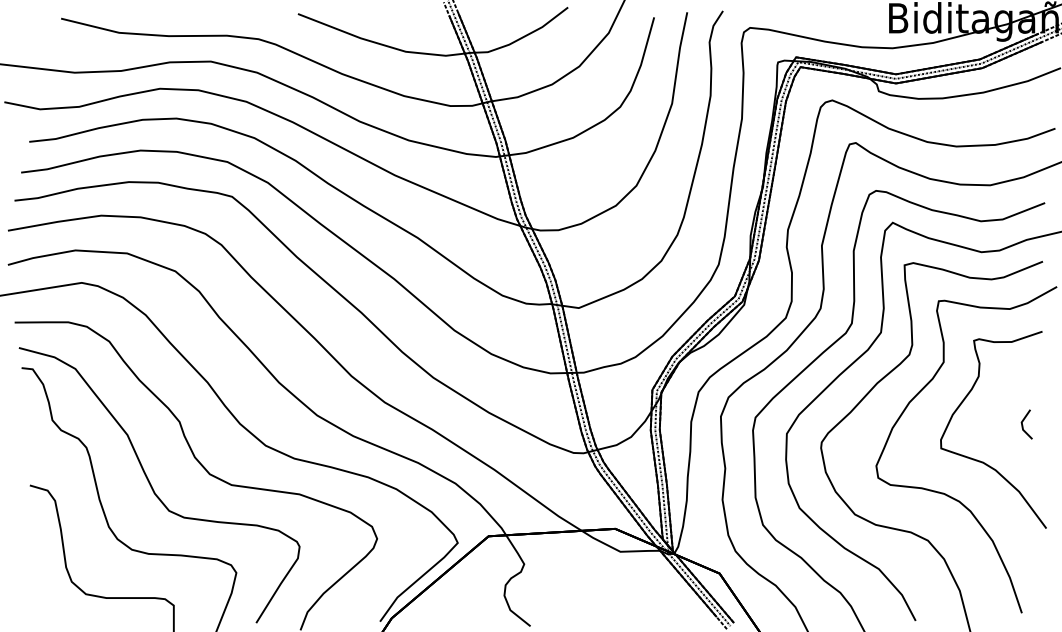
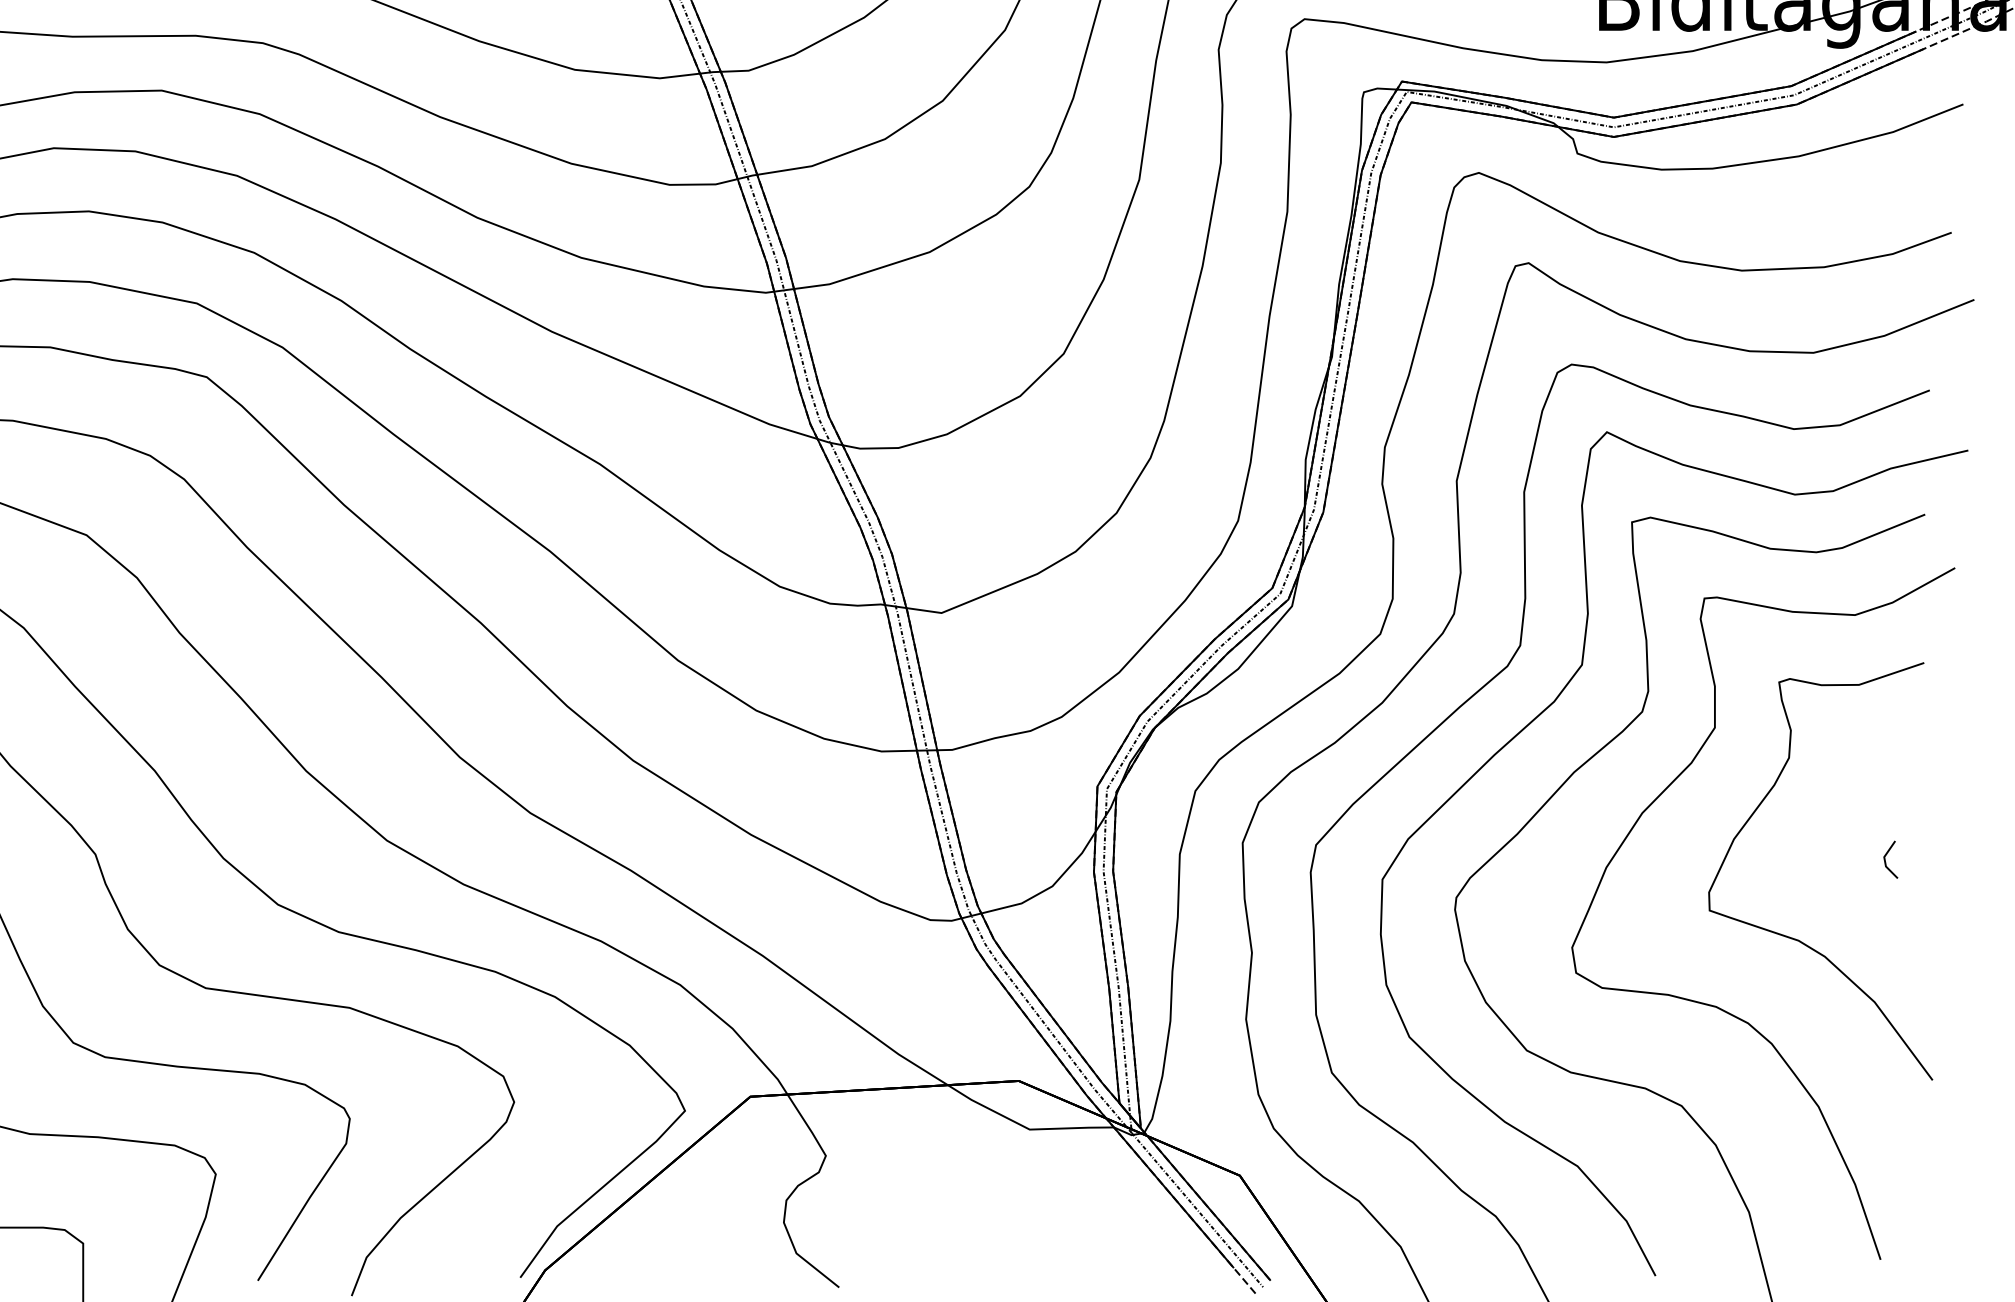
part: (1026, 424) -> (1890, 859), size x0.6

